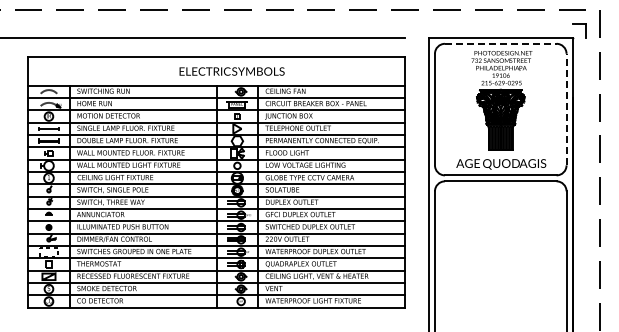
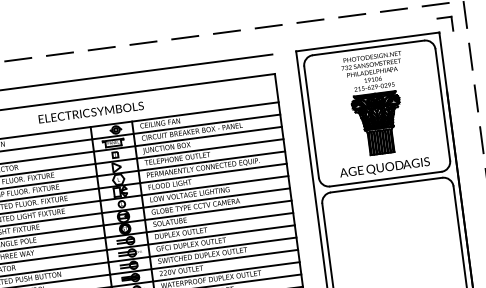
line: (500, 43) -> (368, 47), dashed -> solid
text: (231, 71) -> (90, 112), moved
line: (566, 109) -> (442, 104), dashed -> solid

